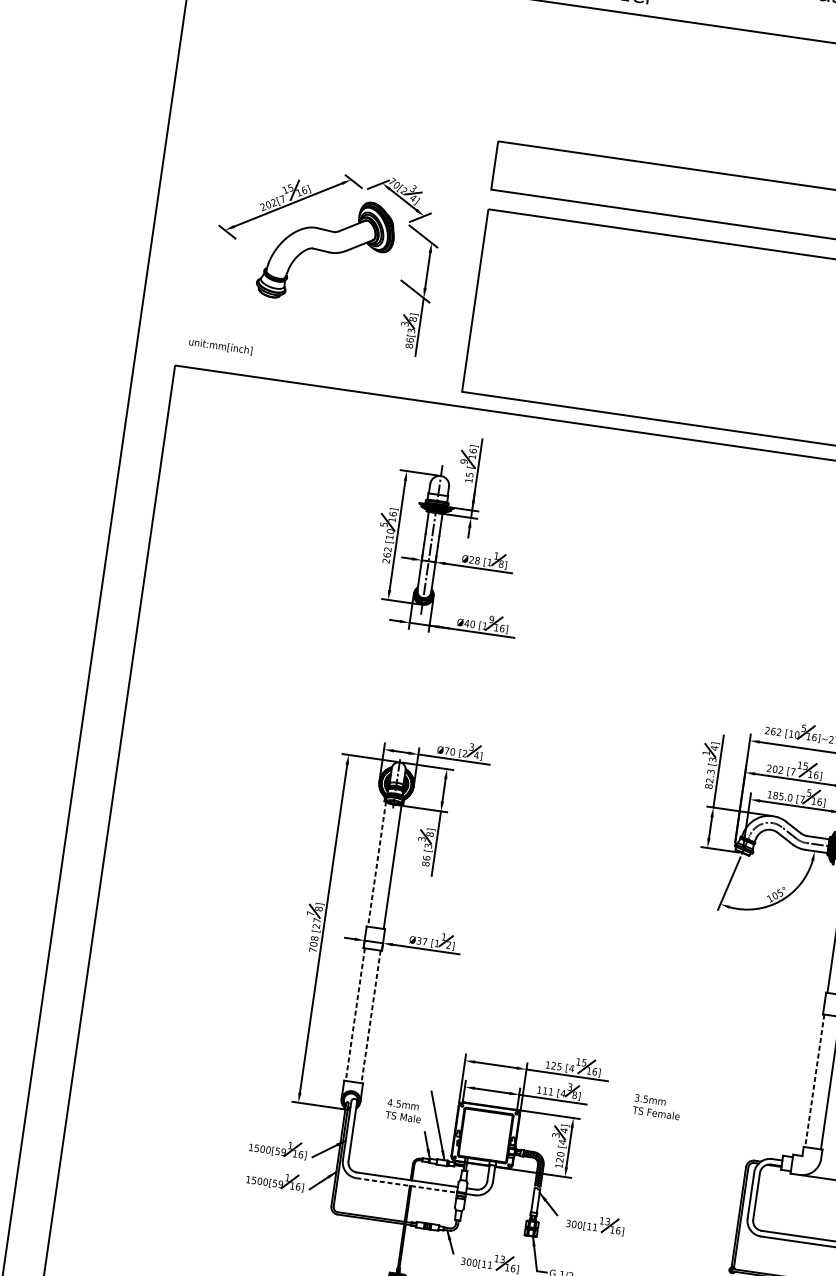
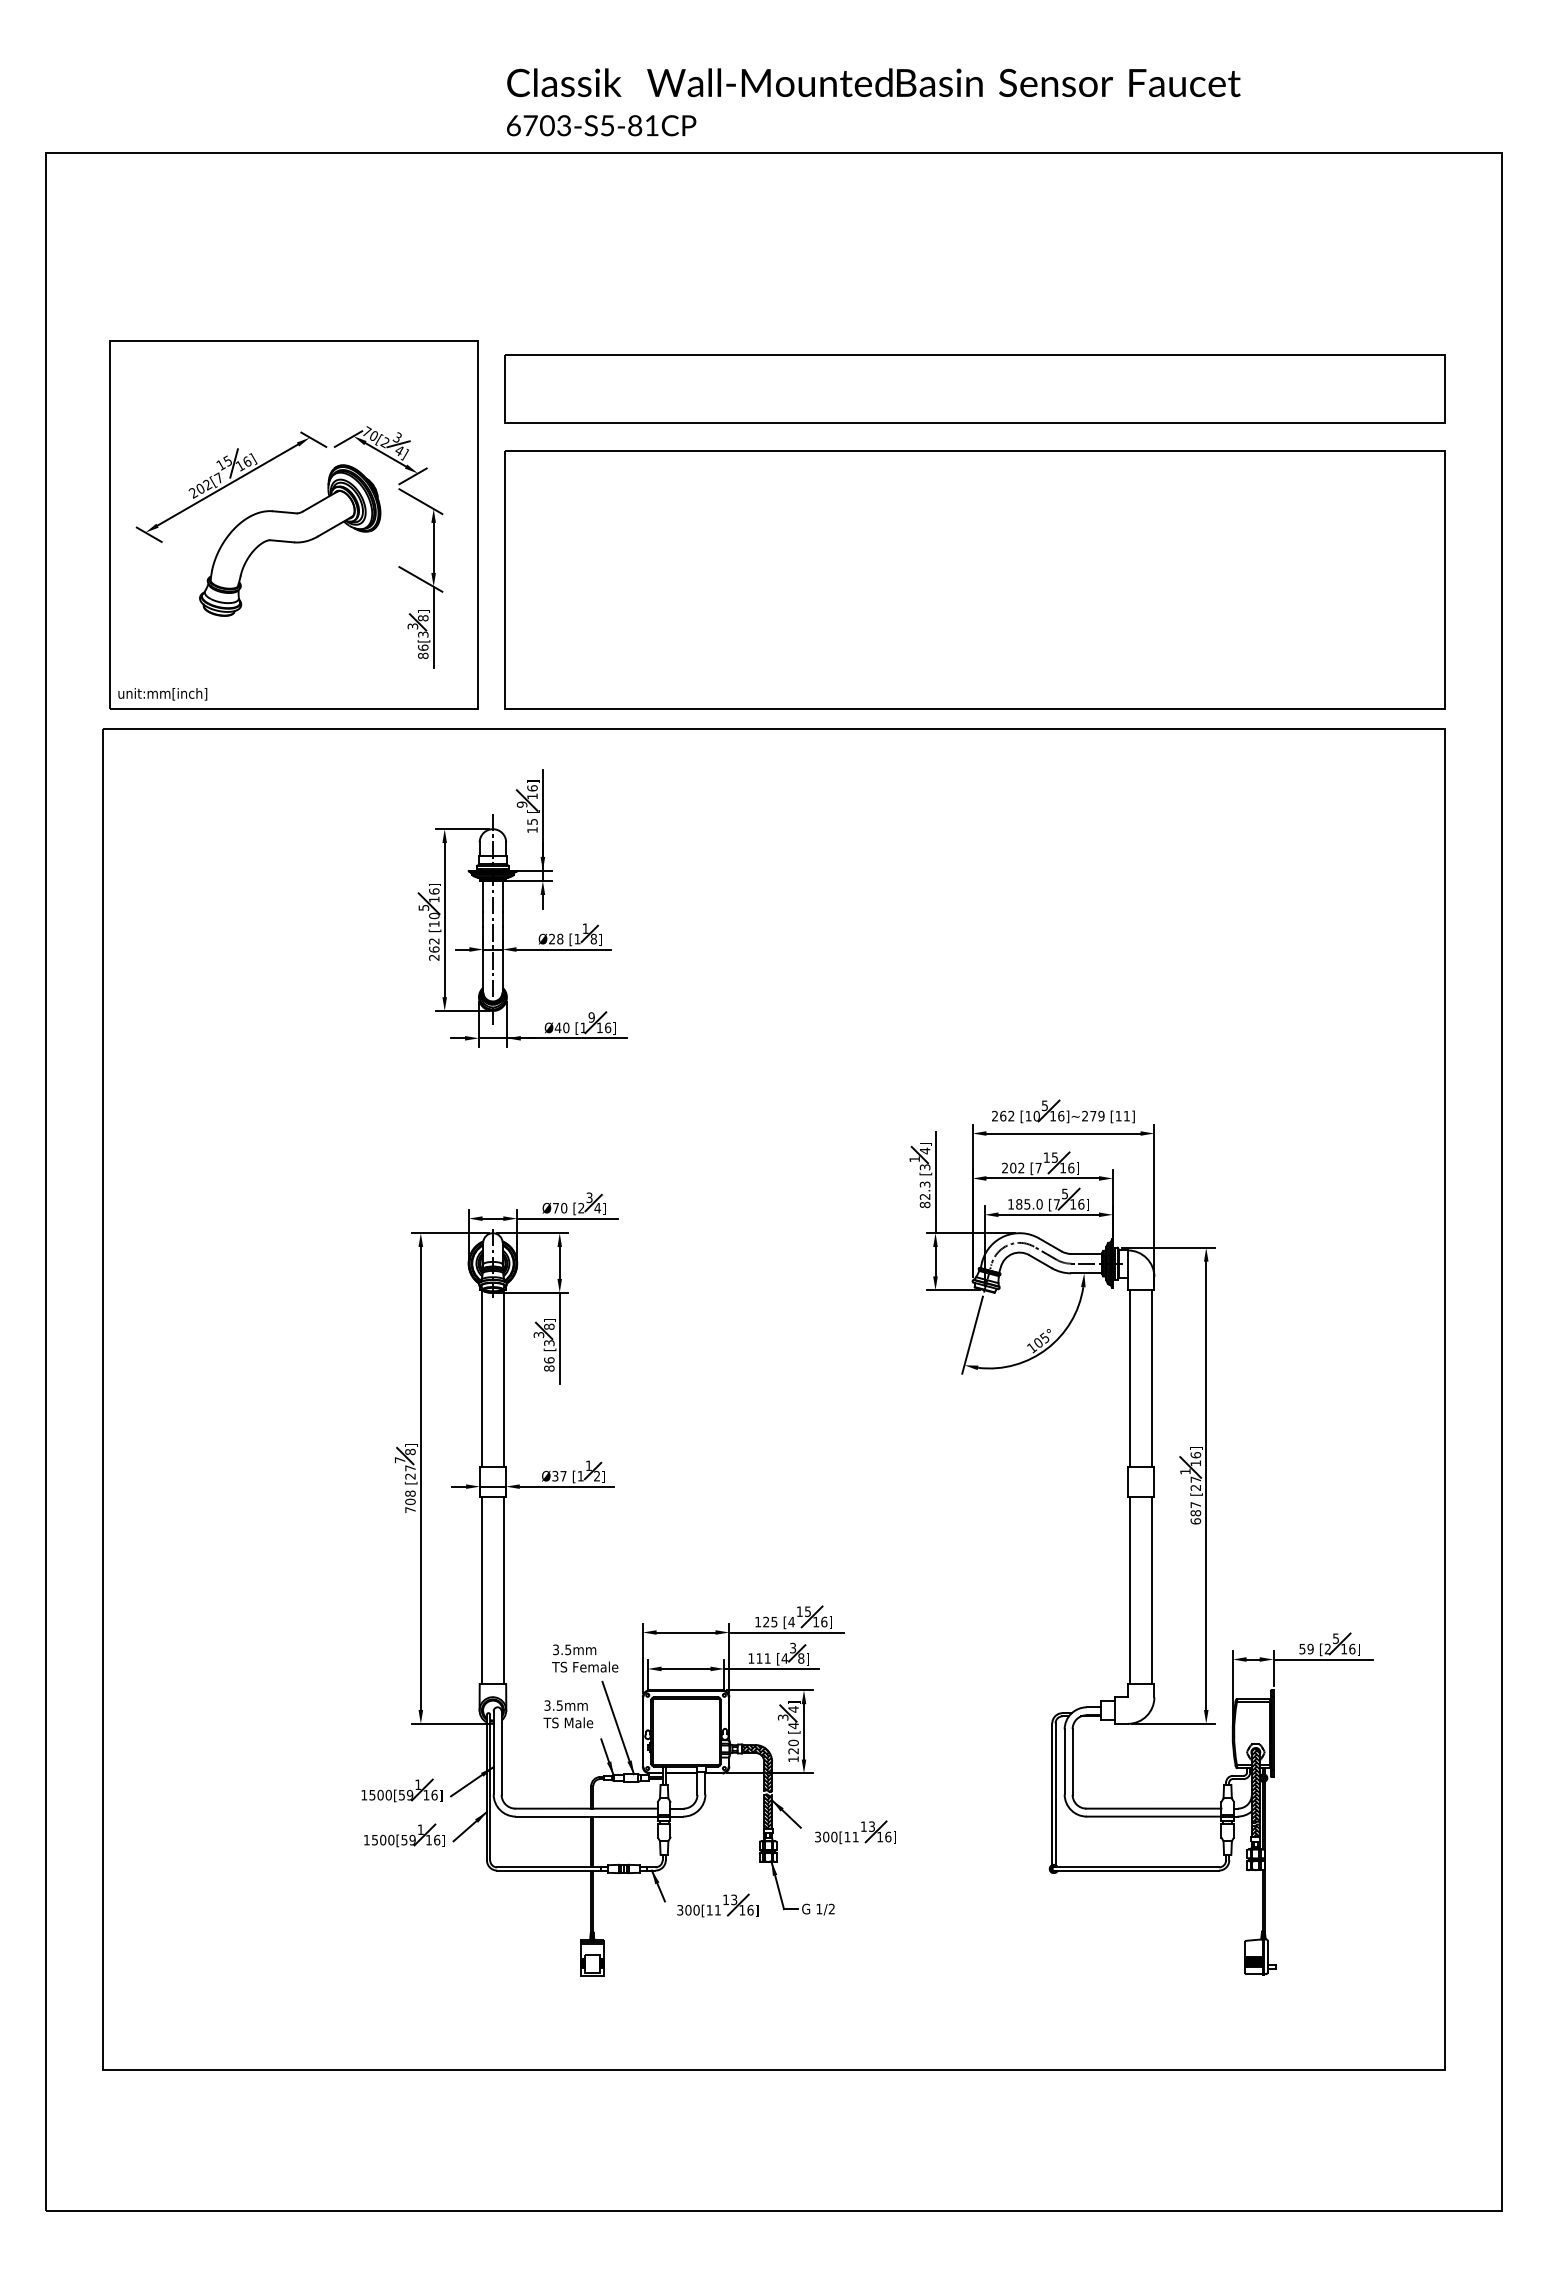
part: (330, 239) -> (293, 524), added
line: (376, 864) -> (481, 1378), dashed -> solid
line: (355, 1014) -> (481, 1590), dashed -> solid
line: (371, 1016) -> (504, 1590), dashed -> solid
line: (815, 1080) -> (1130, 1590), dashed -> solid
text: (390, 1102) -> (547, 1705), 4.5mm -> 3.5mm
text: (657, 1107) -> (585, 1658), moved
line: (407, 1185) -> (587, 1816), dashed -> solid
hatch: (535, 1200) -> (768, 1811), added

